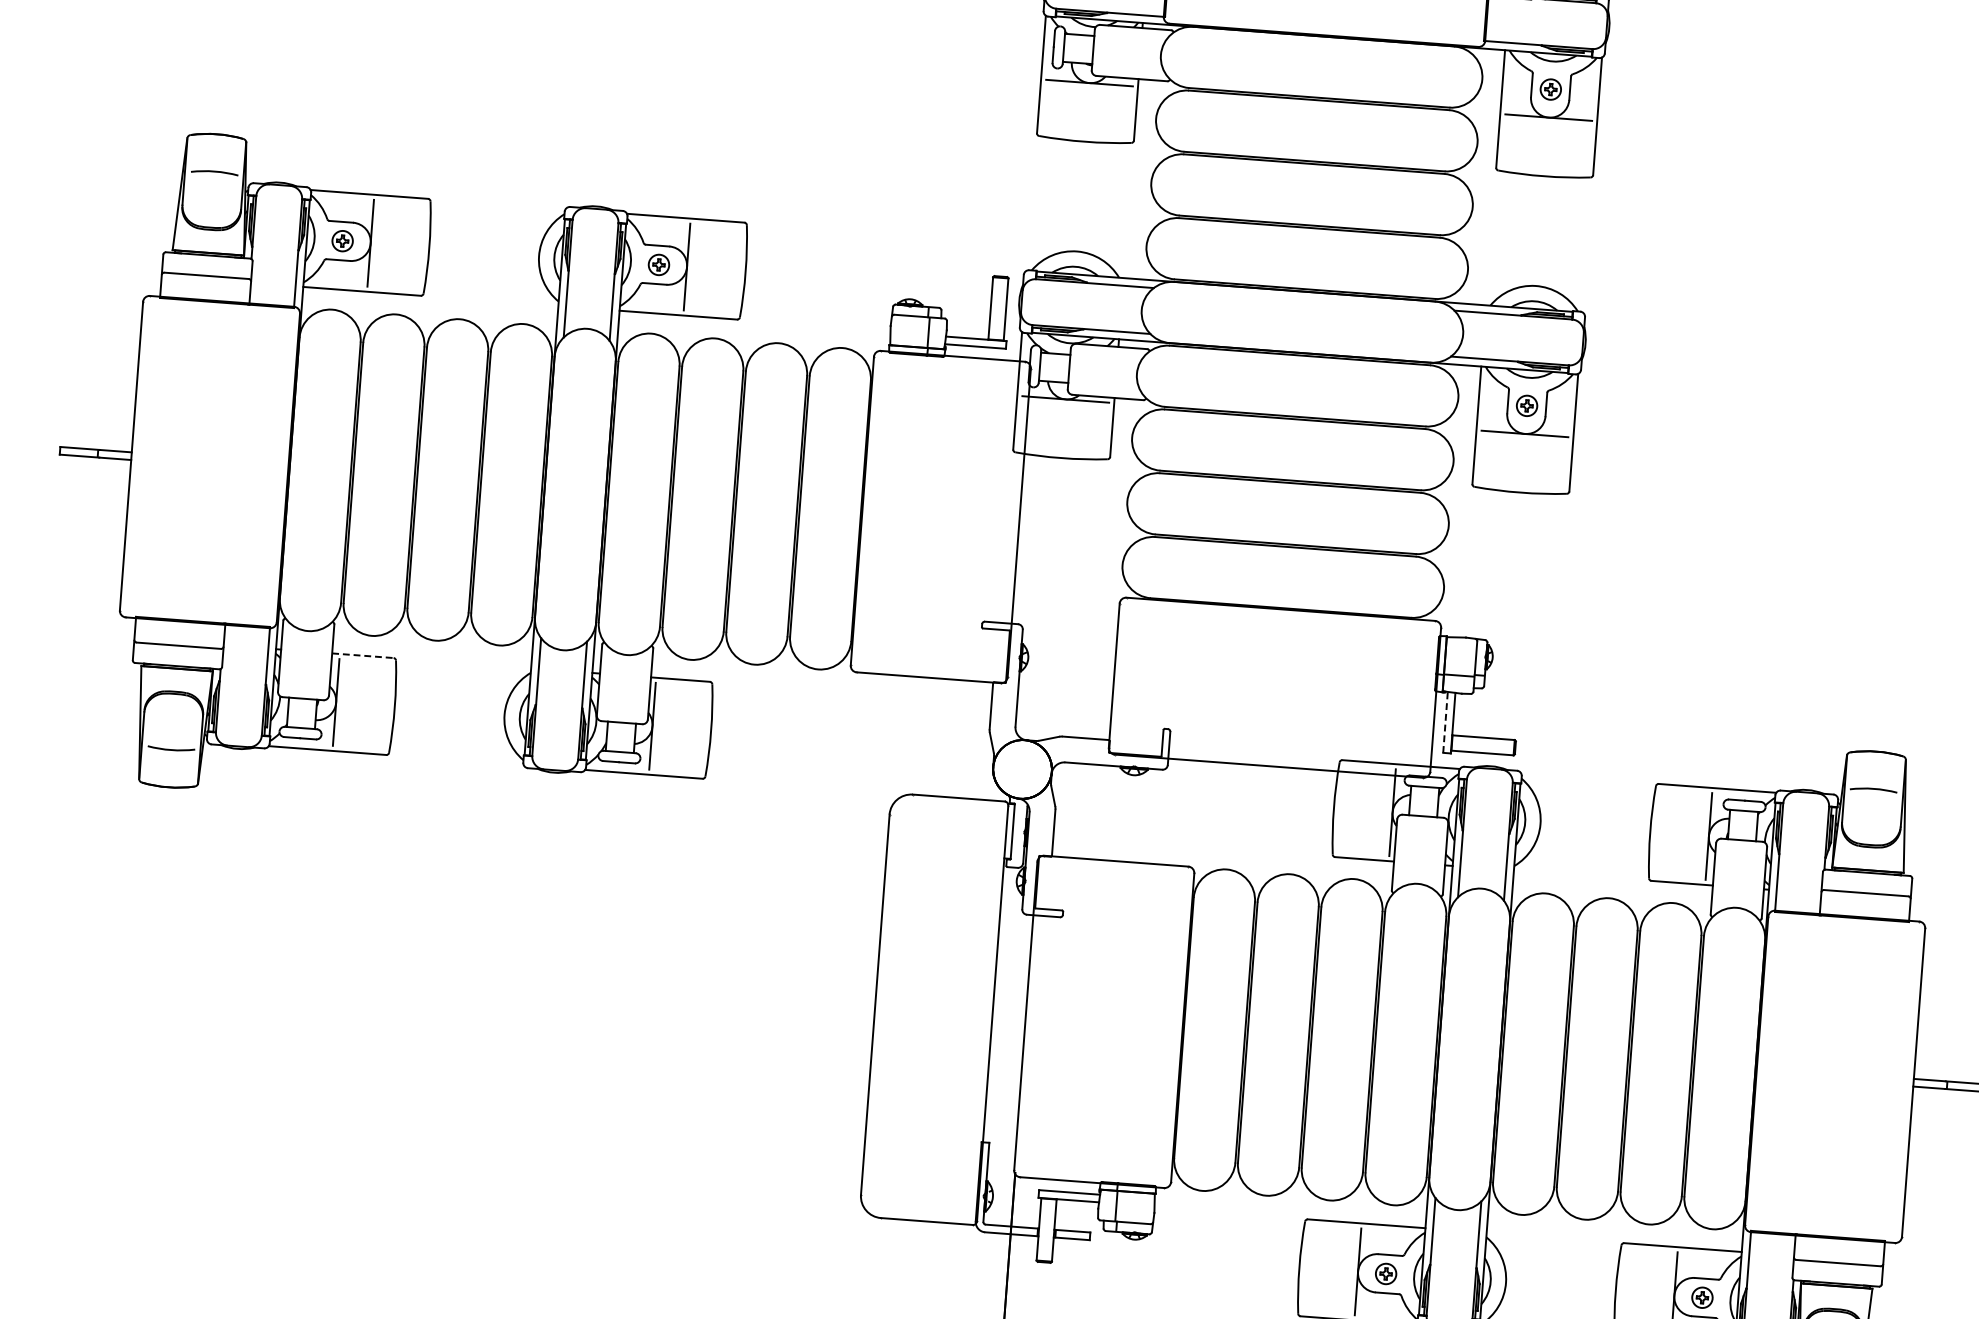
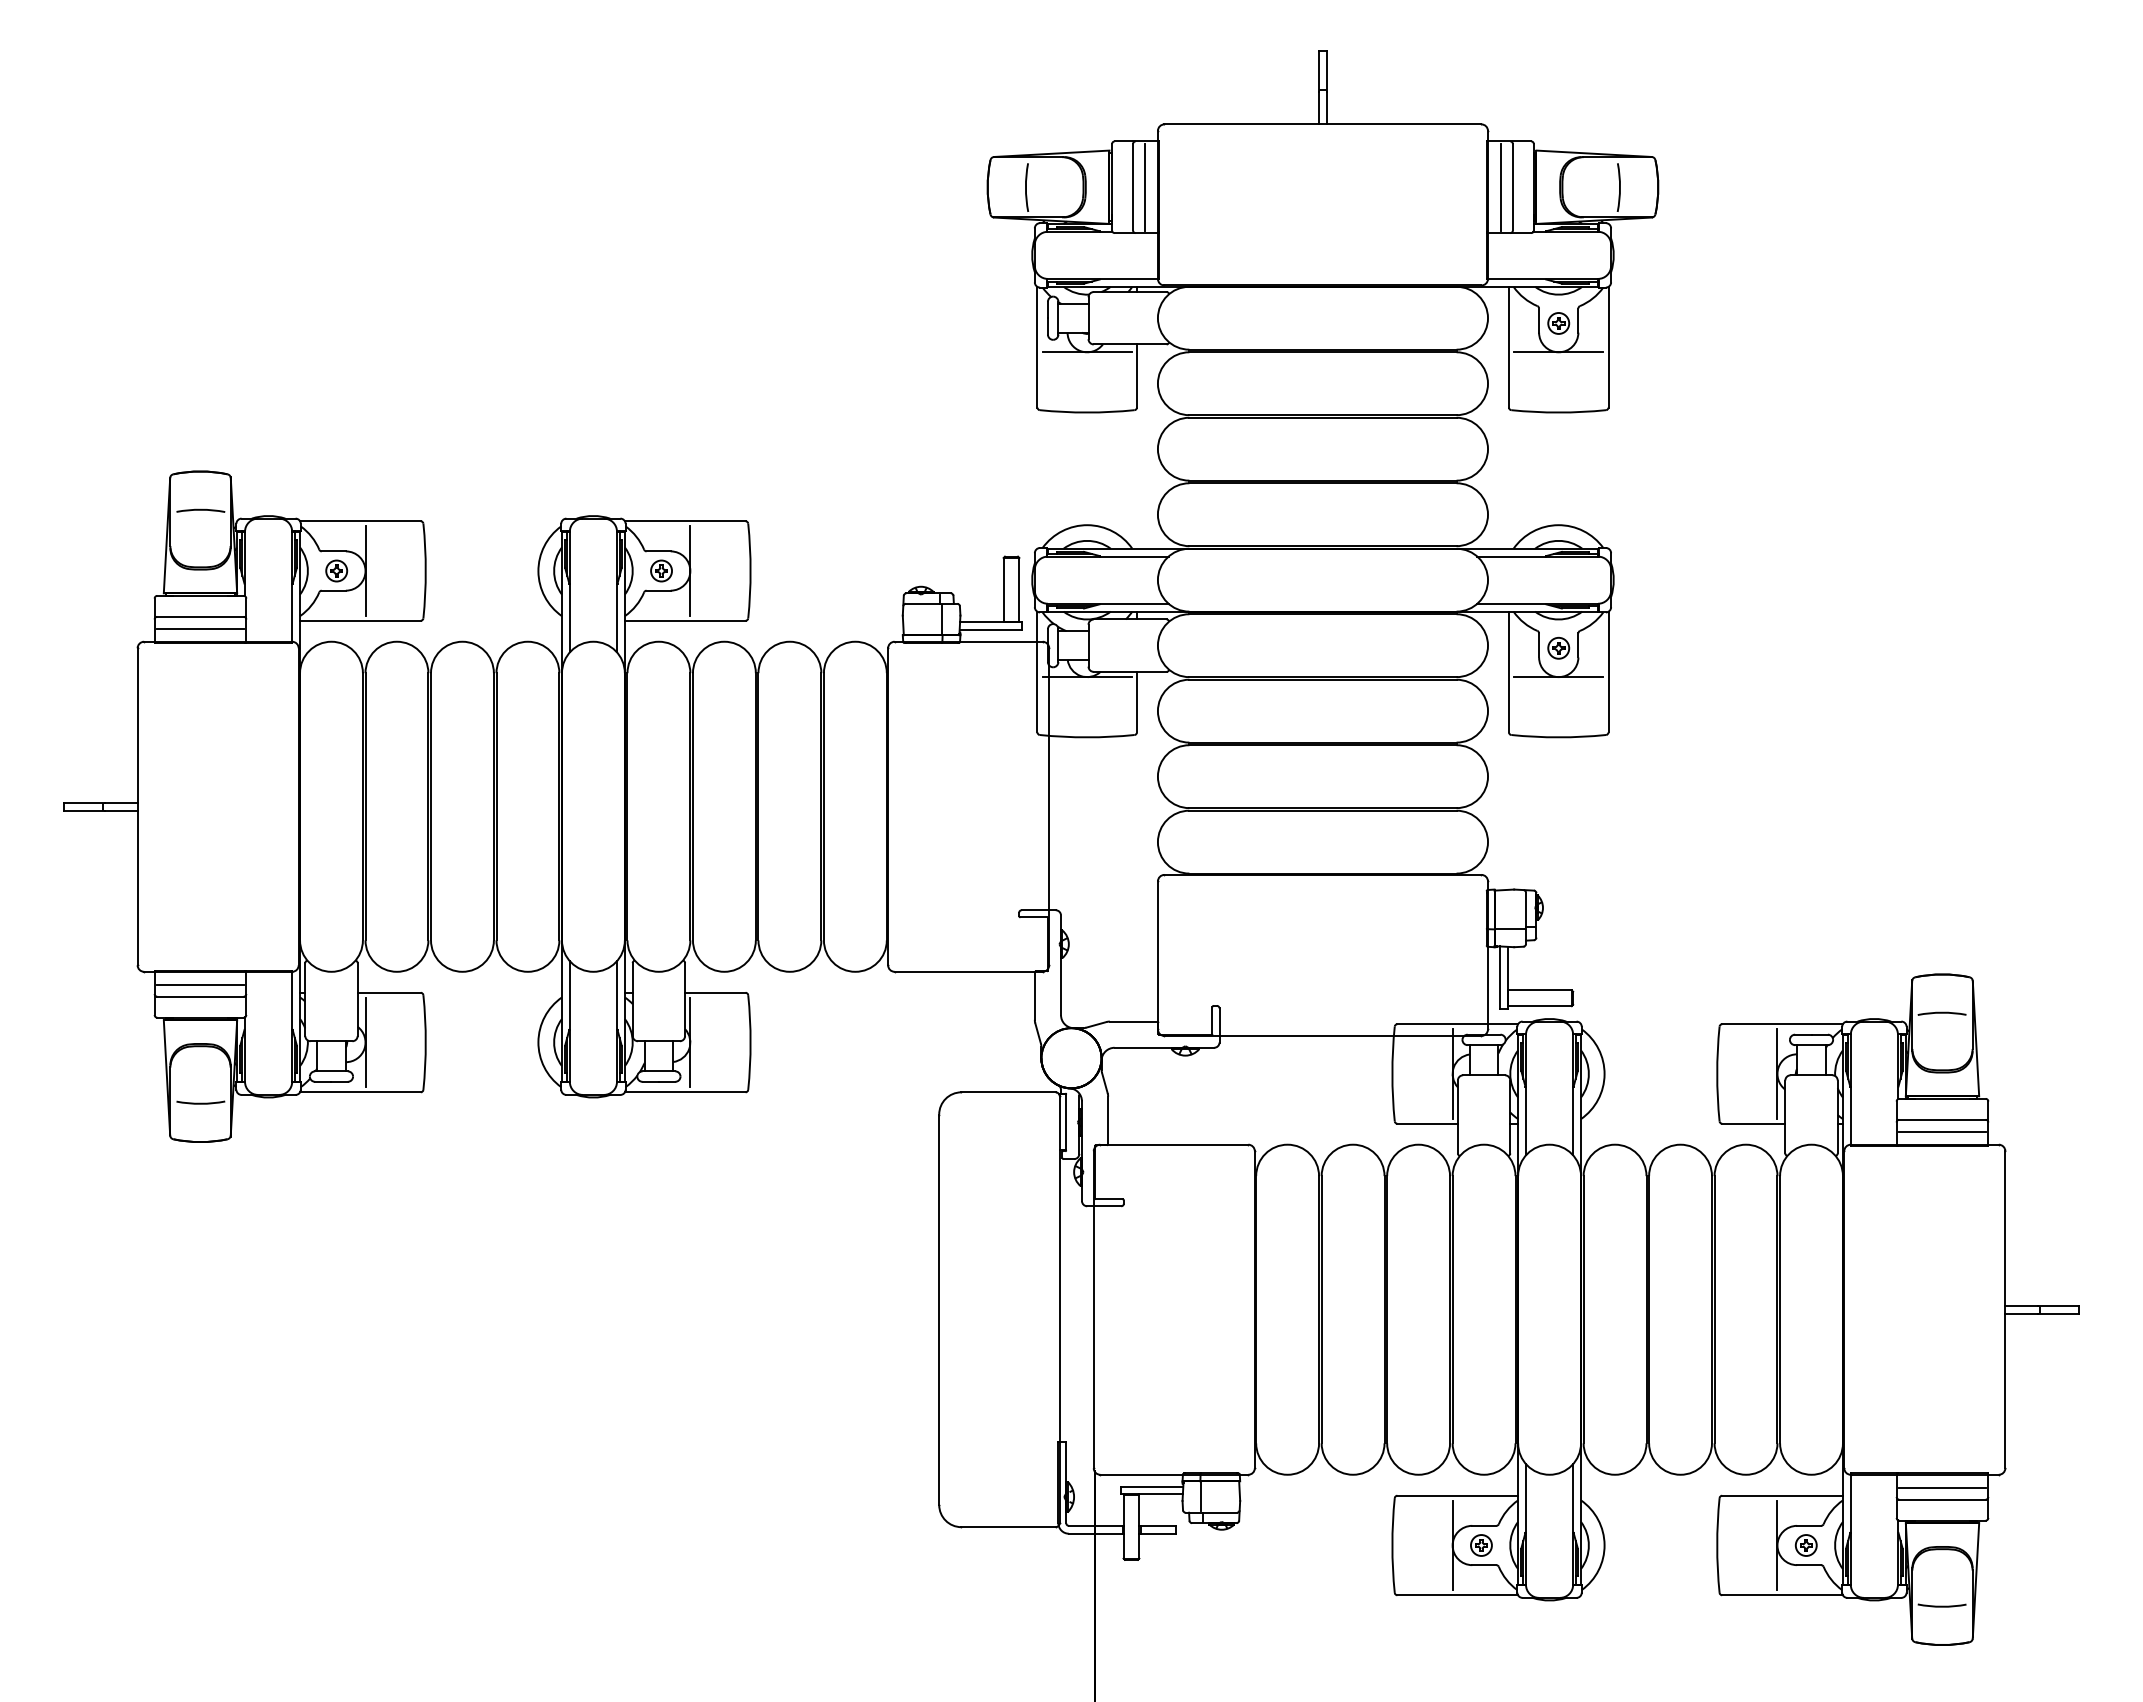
line: (205, 287) -> (200, 628), added
line: (179, 633) -> (200, 984), added
line: (363, 655) -> (389, 992), dashed -> solid
line: (1445, 722) -> (1499, 977), dashed -> solid
line: (1864, 904) -> (1941, 1131), added
line: (1838, 1251) -> (1941, 1487), added

